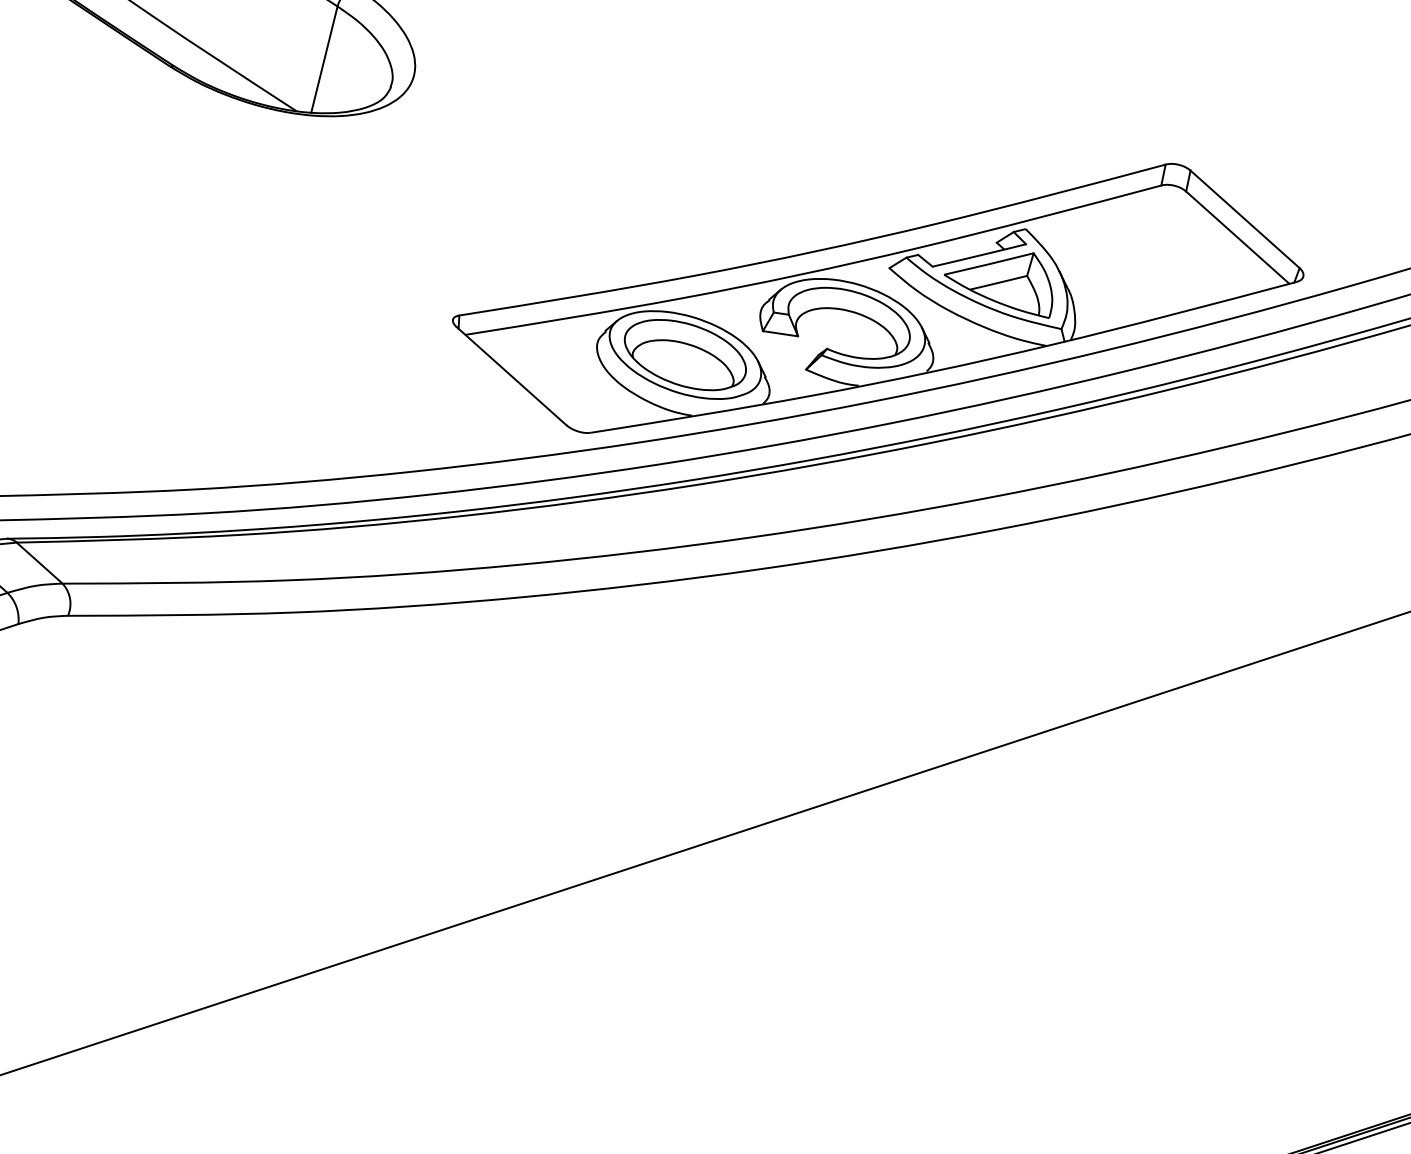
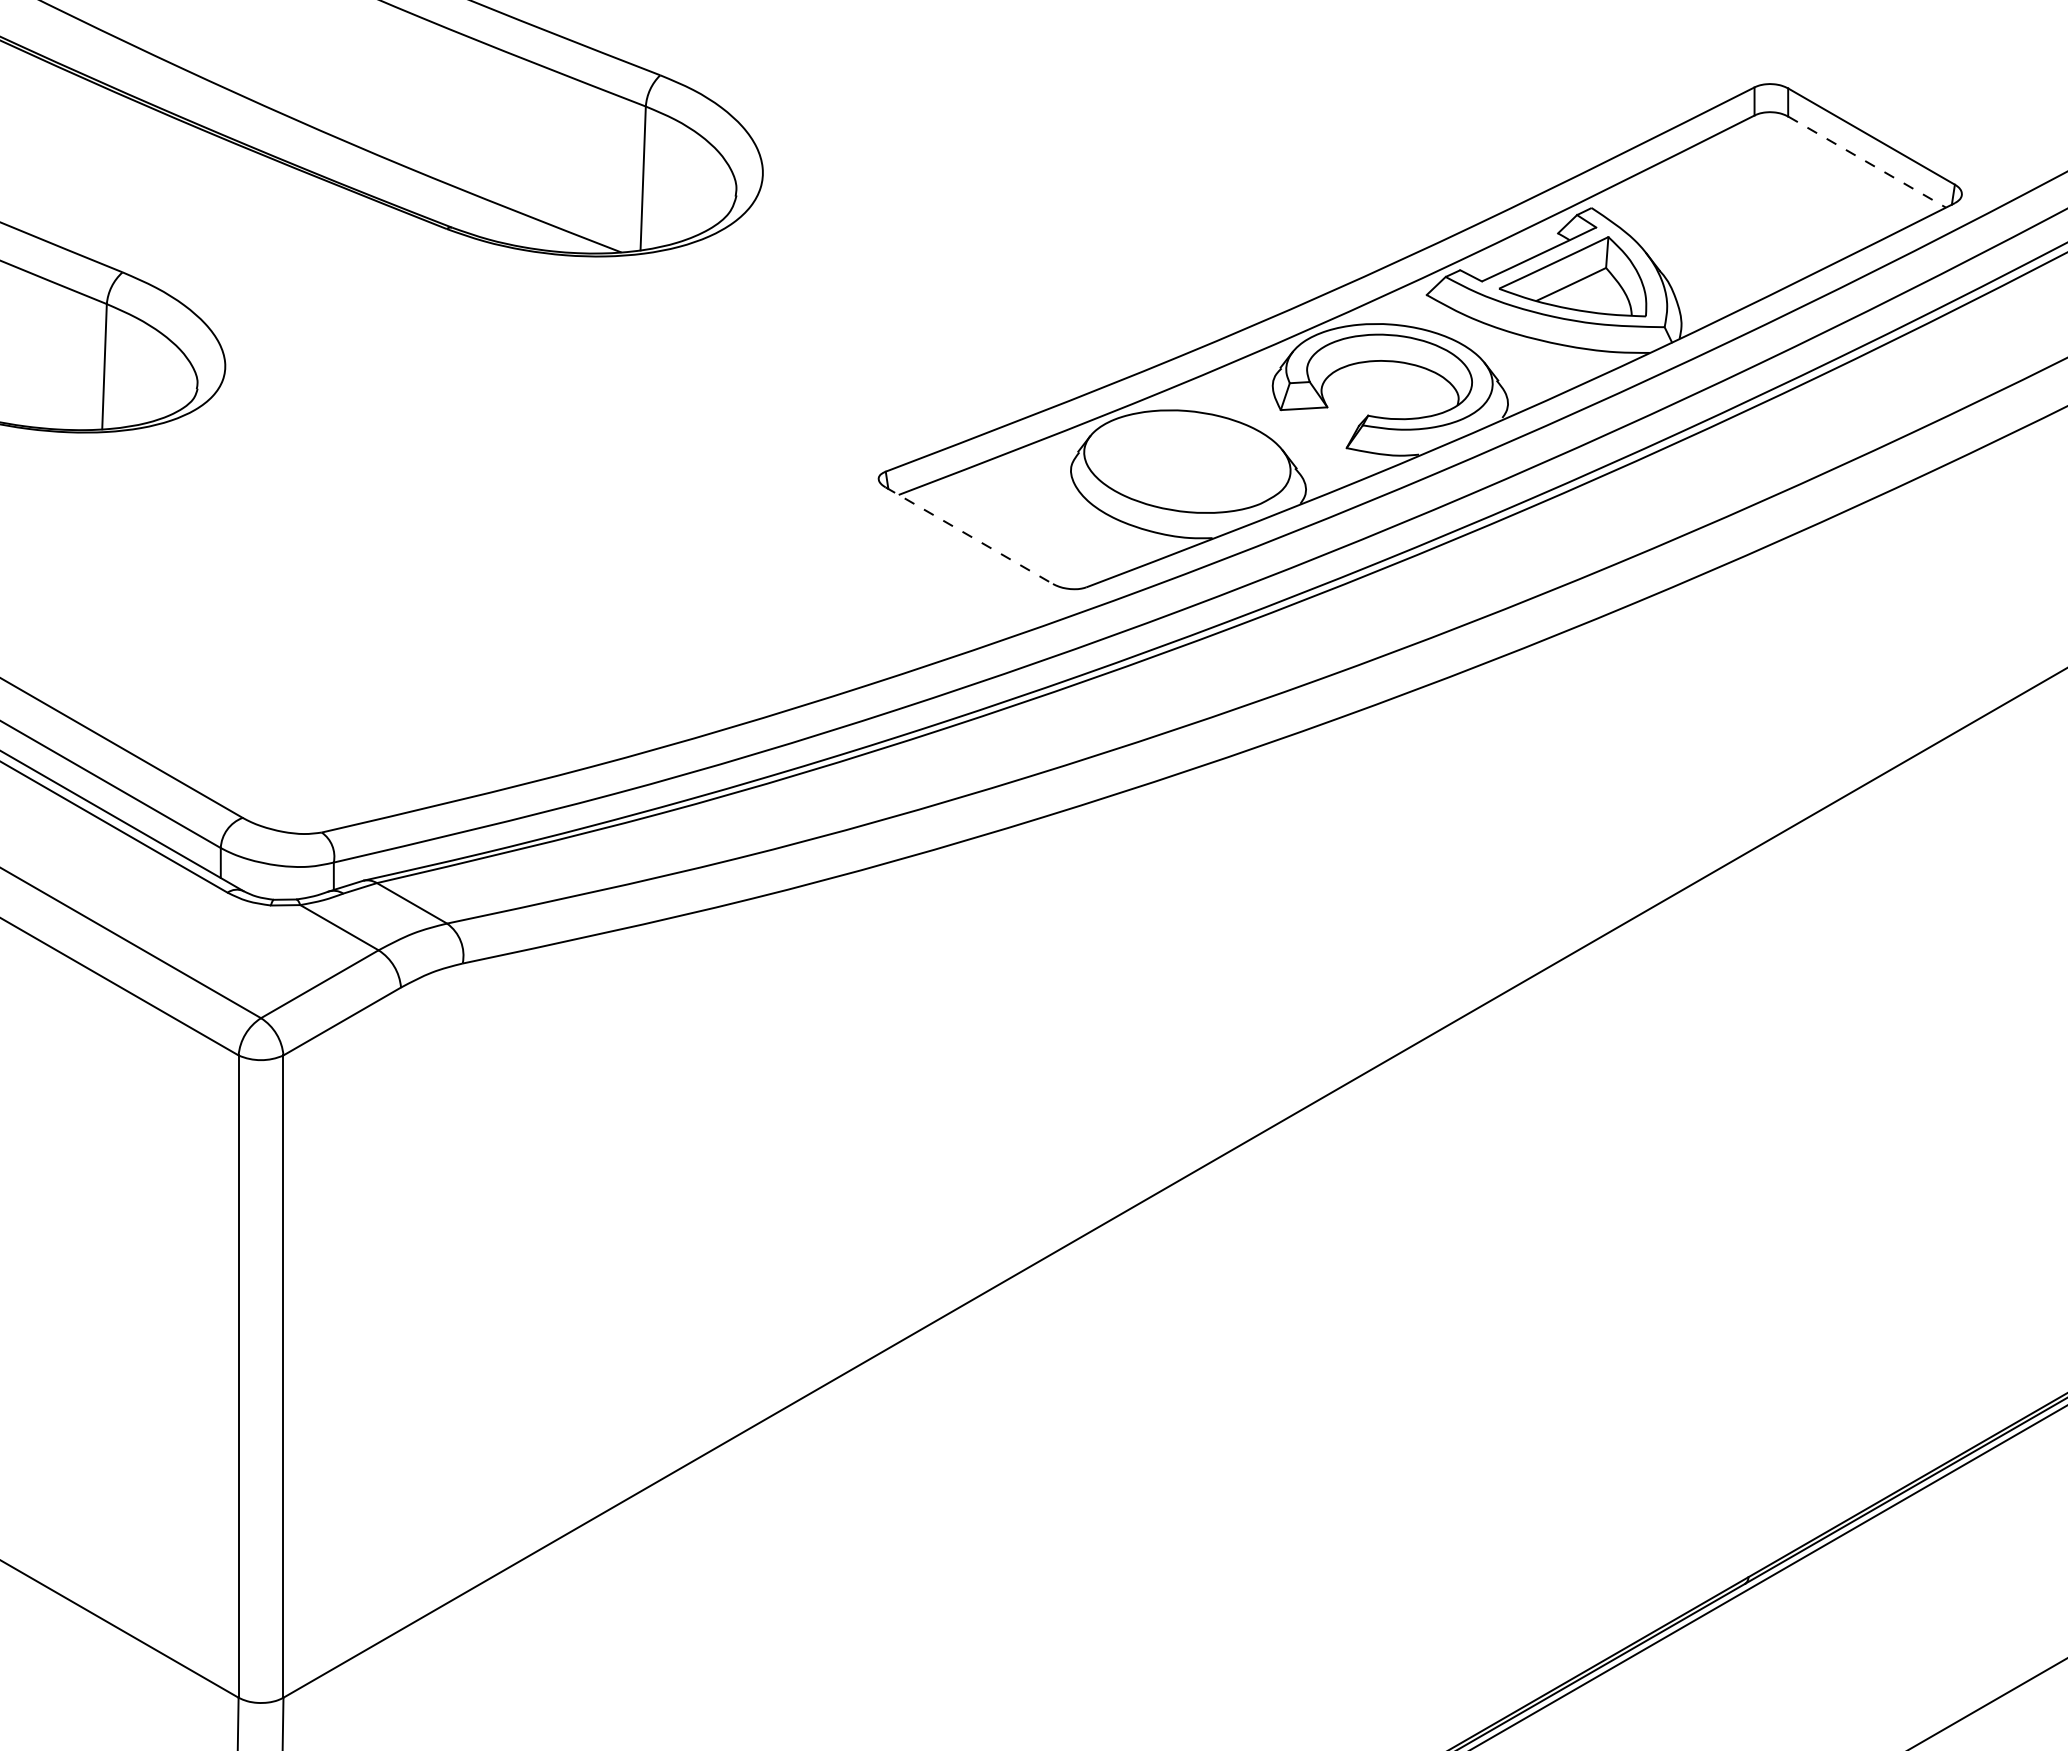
line: (1238, 238) -> (1867, 162), solid -> dashed
part: (685, 354) -> (1187, 461), removed
line: (511, 376) -> (969, 535), solid -> dashed

